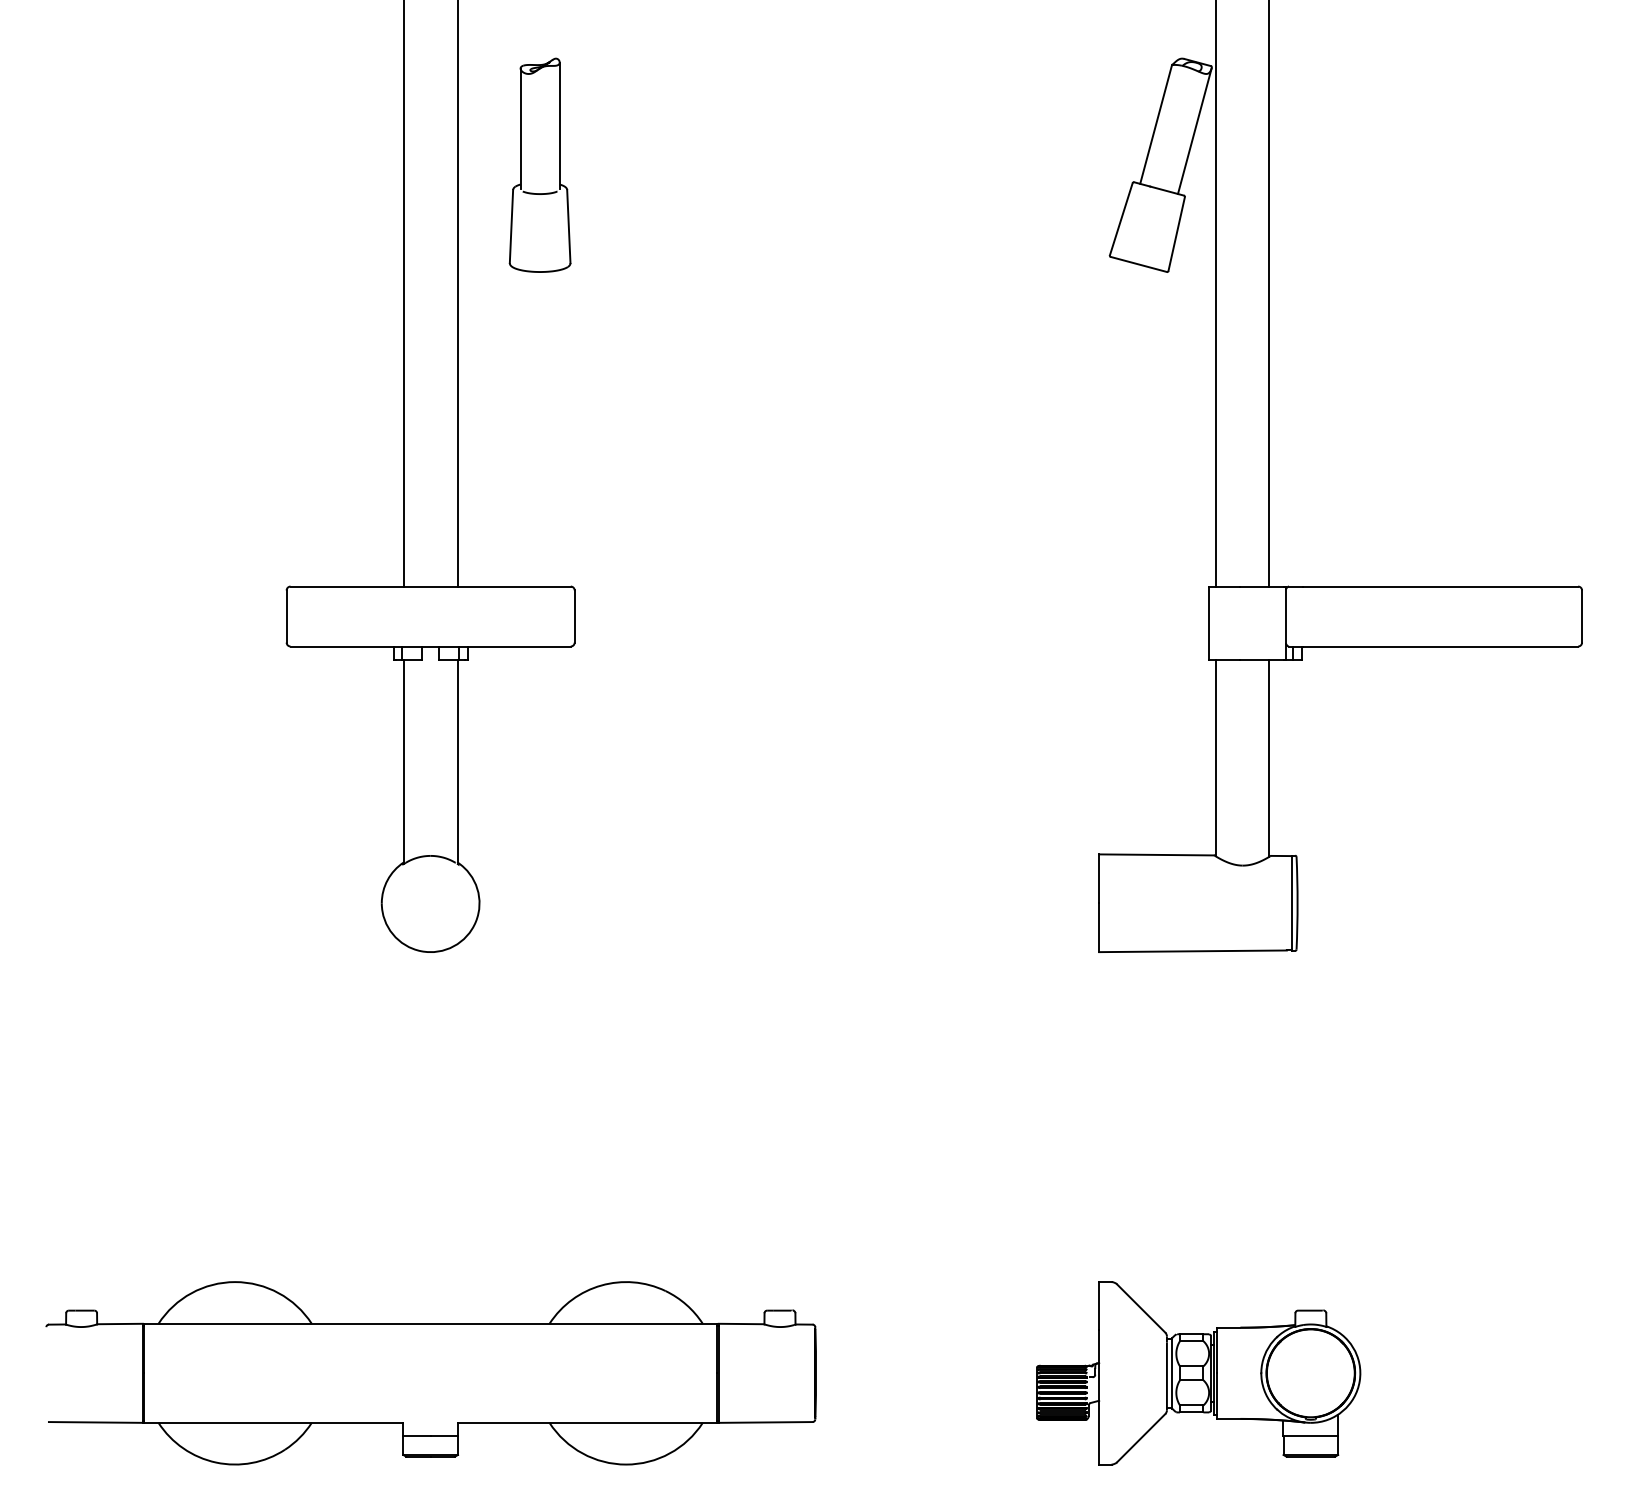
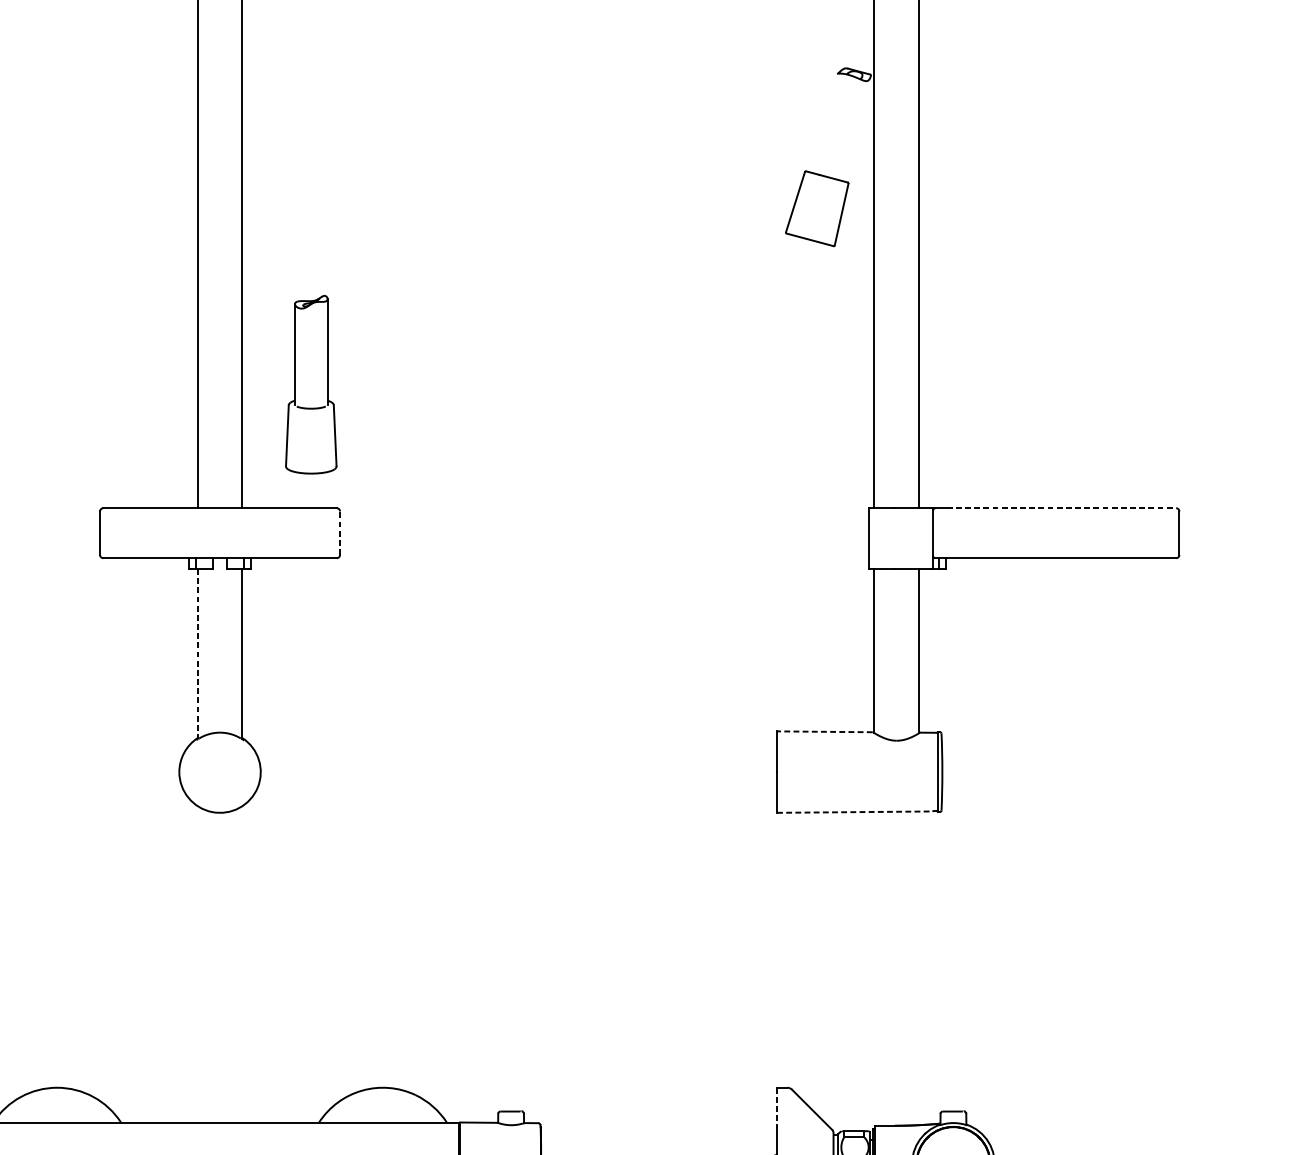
line: (1156, 124) -> (824, 123), removed
line: (1194, 130) -> (856, 128), removed
part: (539, 164) -> (310, 384), moved
line: (1440, 586) -> (1061, 508), solid -> dashed
line: (574, 616) -> (339, 533), solid -> dashed
line: (403, 762) -> (197, 654), solid -> dashed
line: (1156, 854) -> (824, 731), solid -> dashed
line: (1193, 951) -> (855, 812), solid -> dashed
line: (1099, 1306) -> (777, 1108), solid -> dashed

